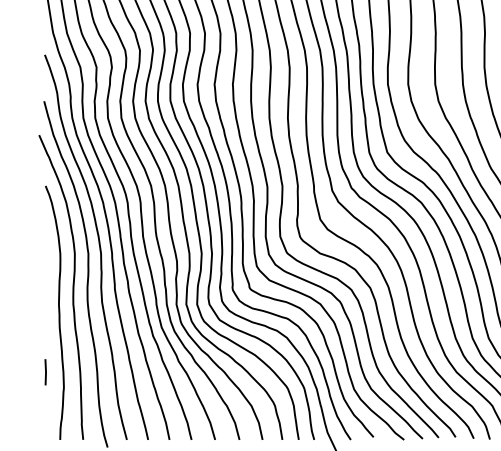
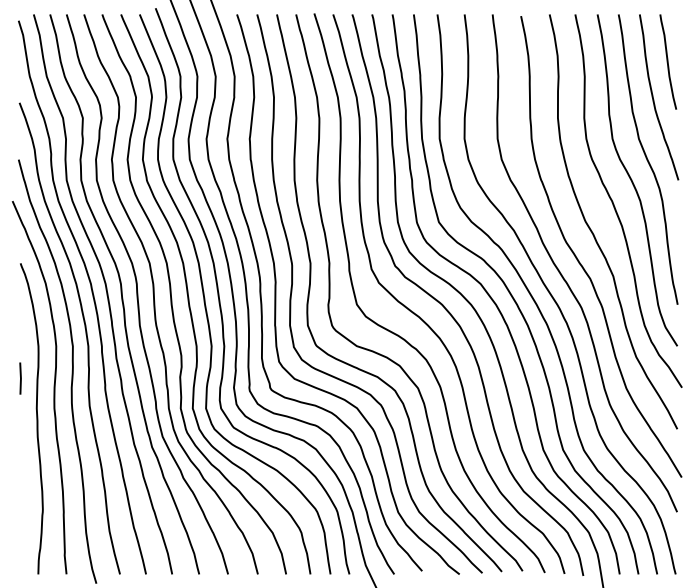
line: (45, 372) -> (20, 378), moved

